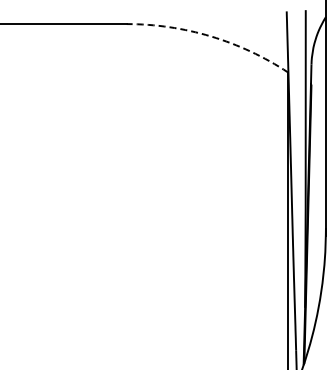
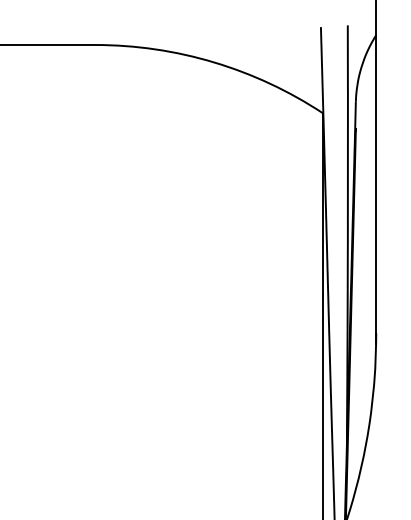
arc: (211, 36) -> (214, 62), dashed -> solid

